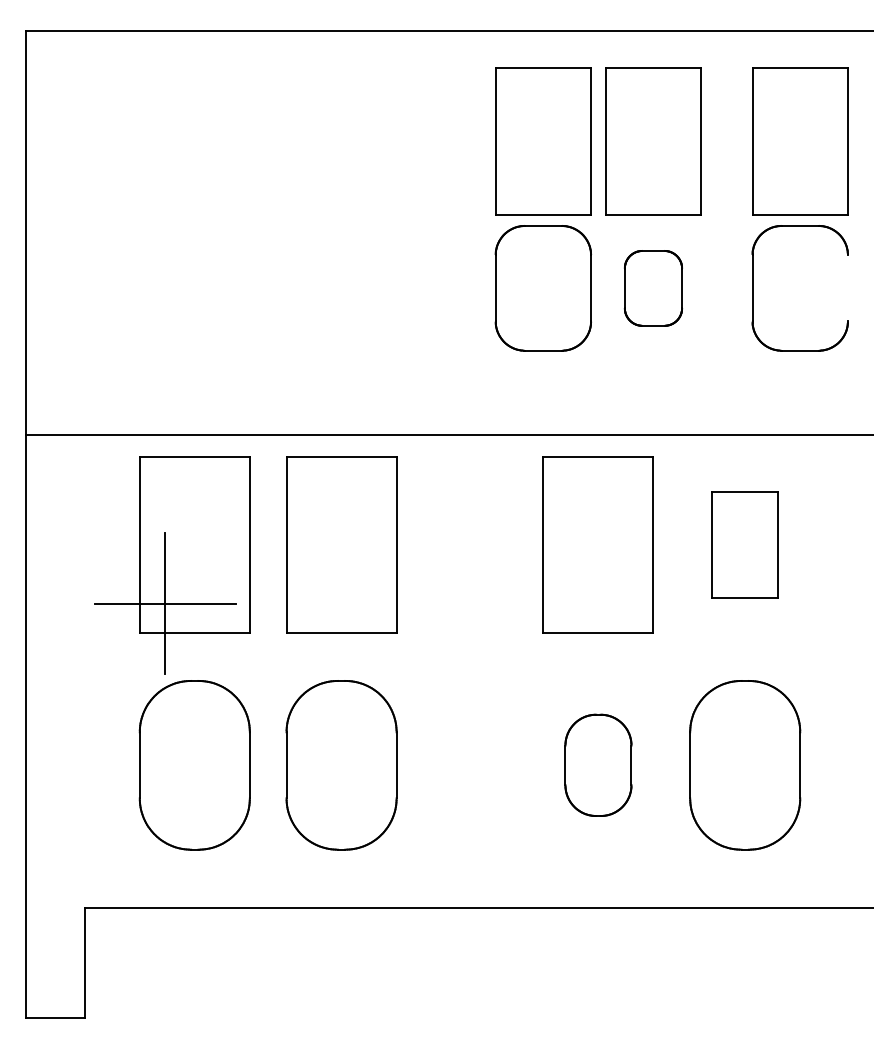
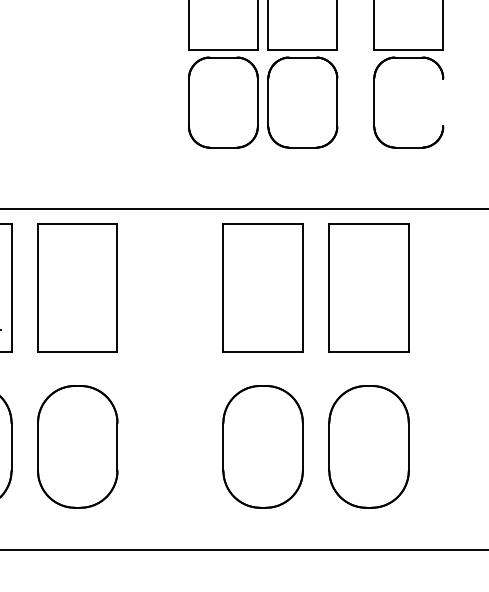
part: (653, 288) -> (302, 102), size x1.67
part: (744, 544) -> (368, 287), size x1.67
part: (598, 765) -> (263, 447), size x1.67

